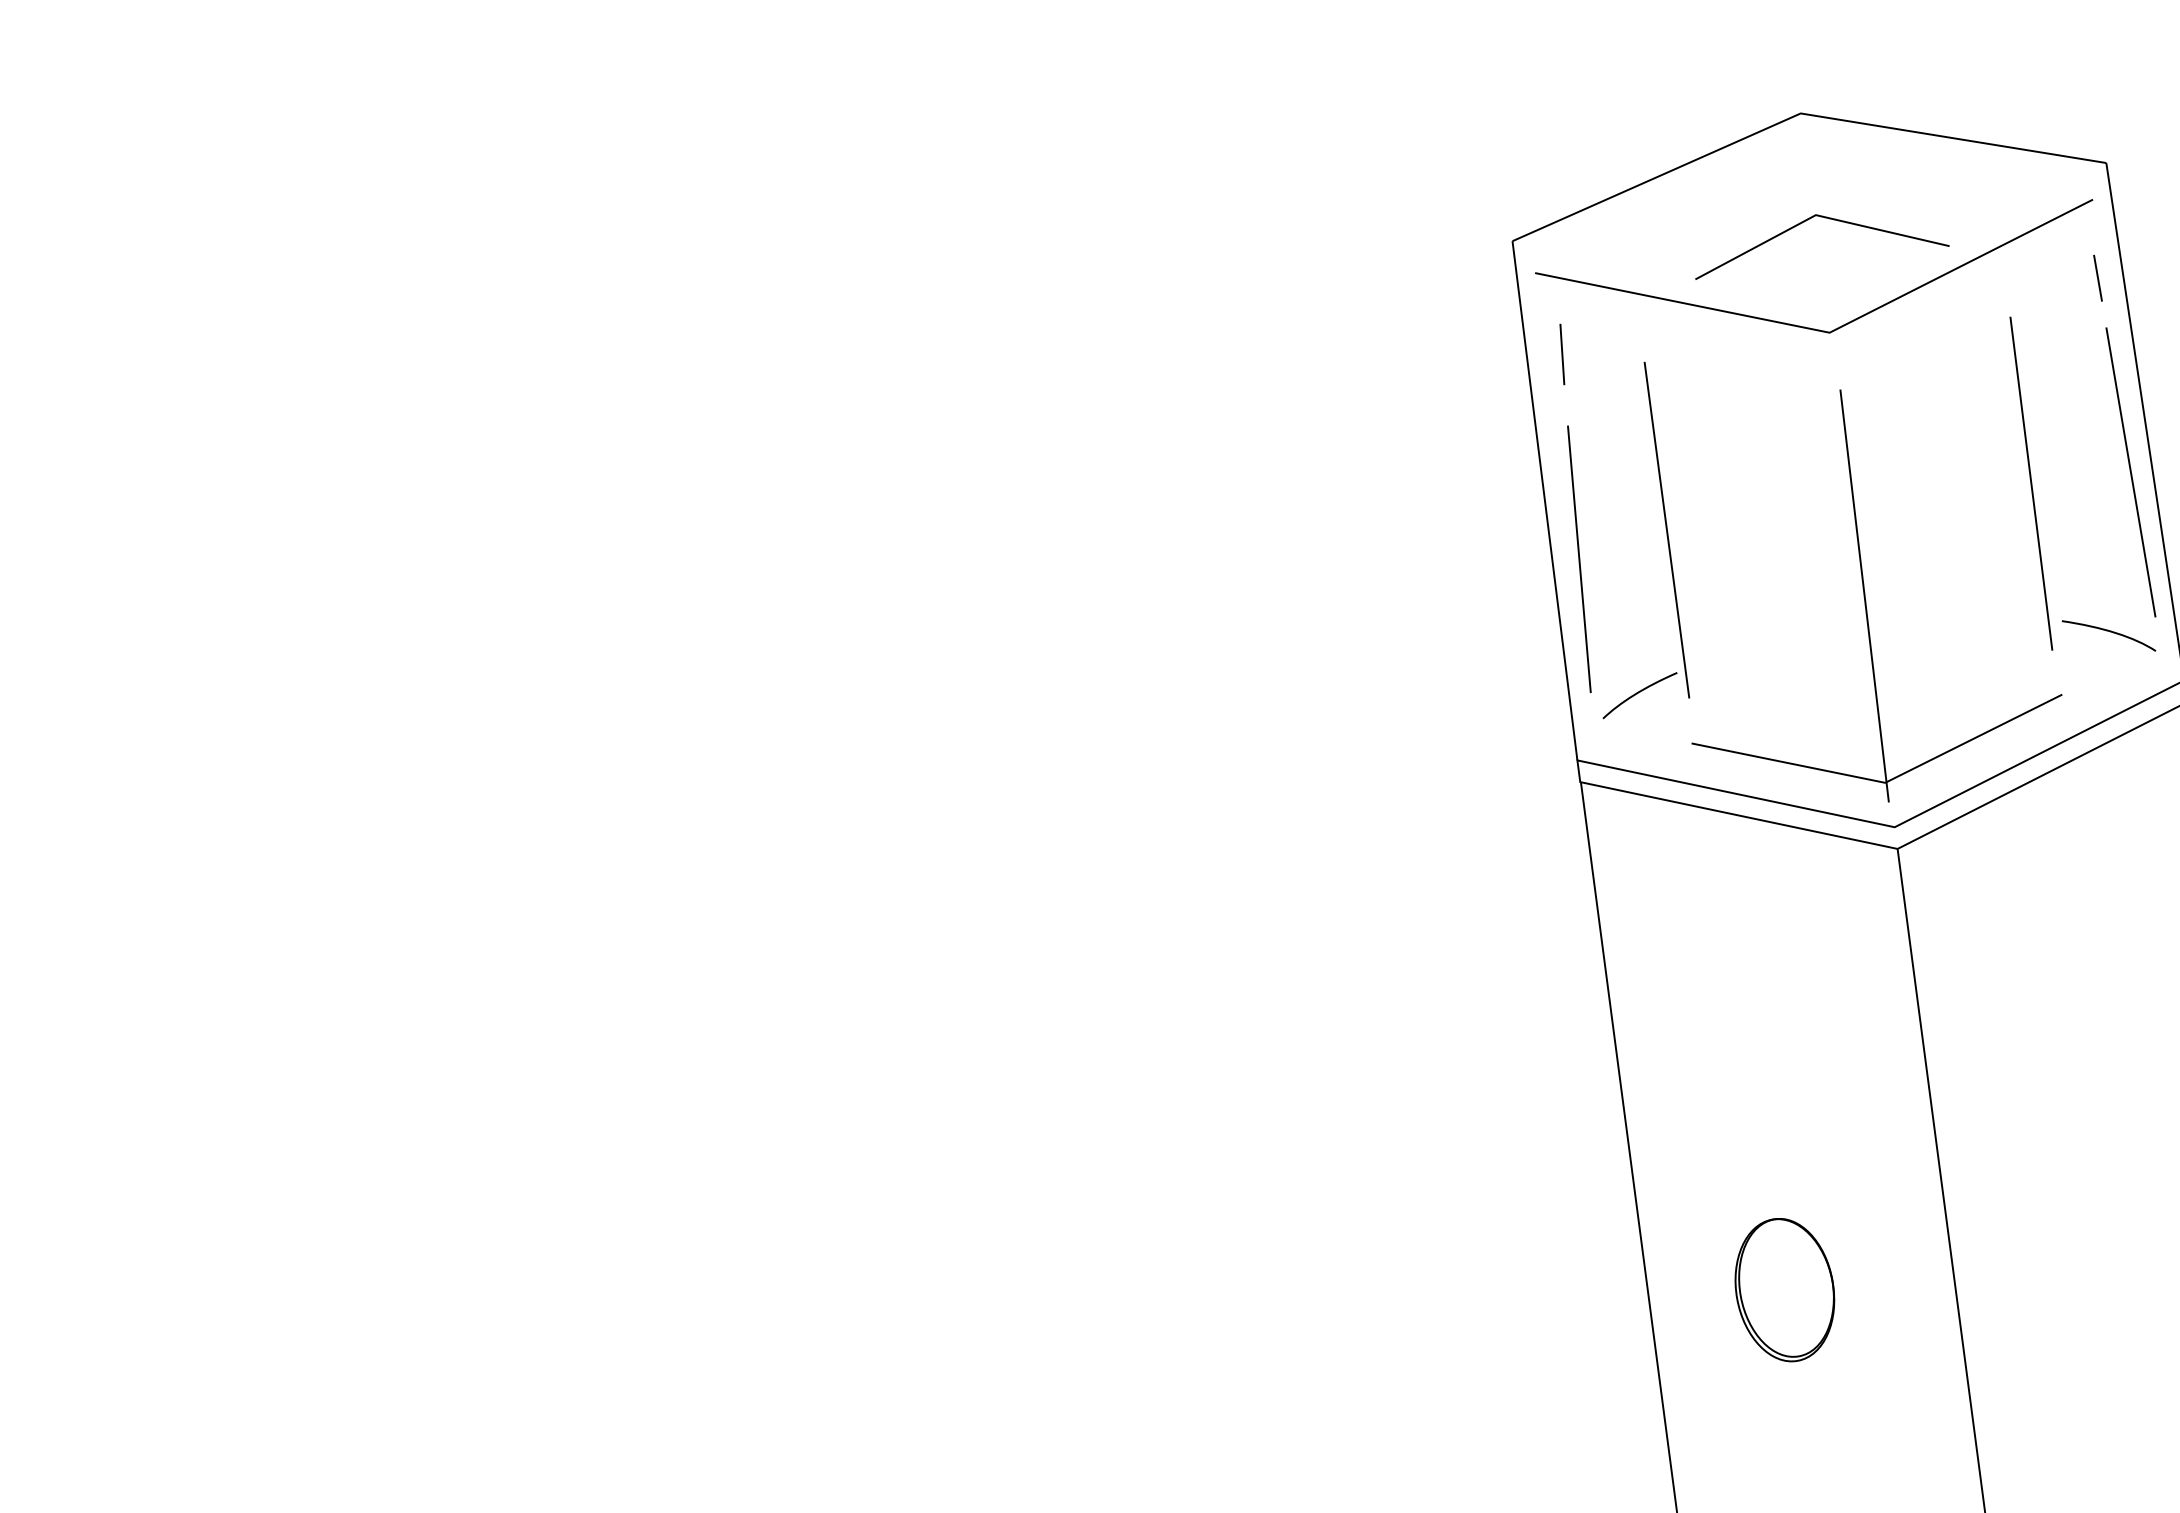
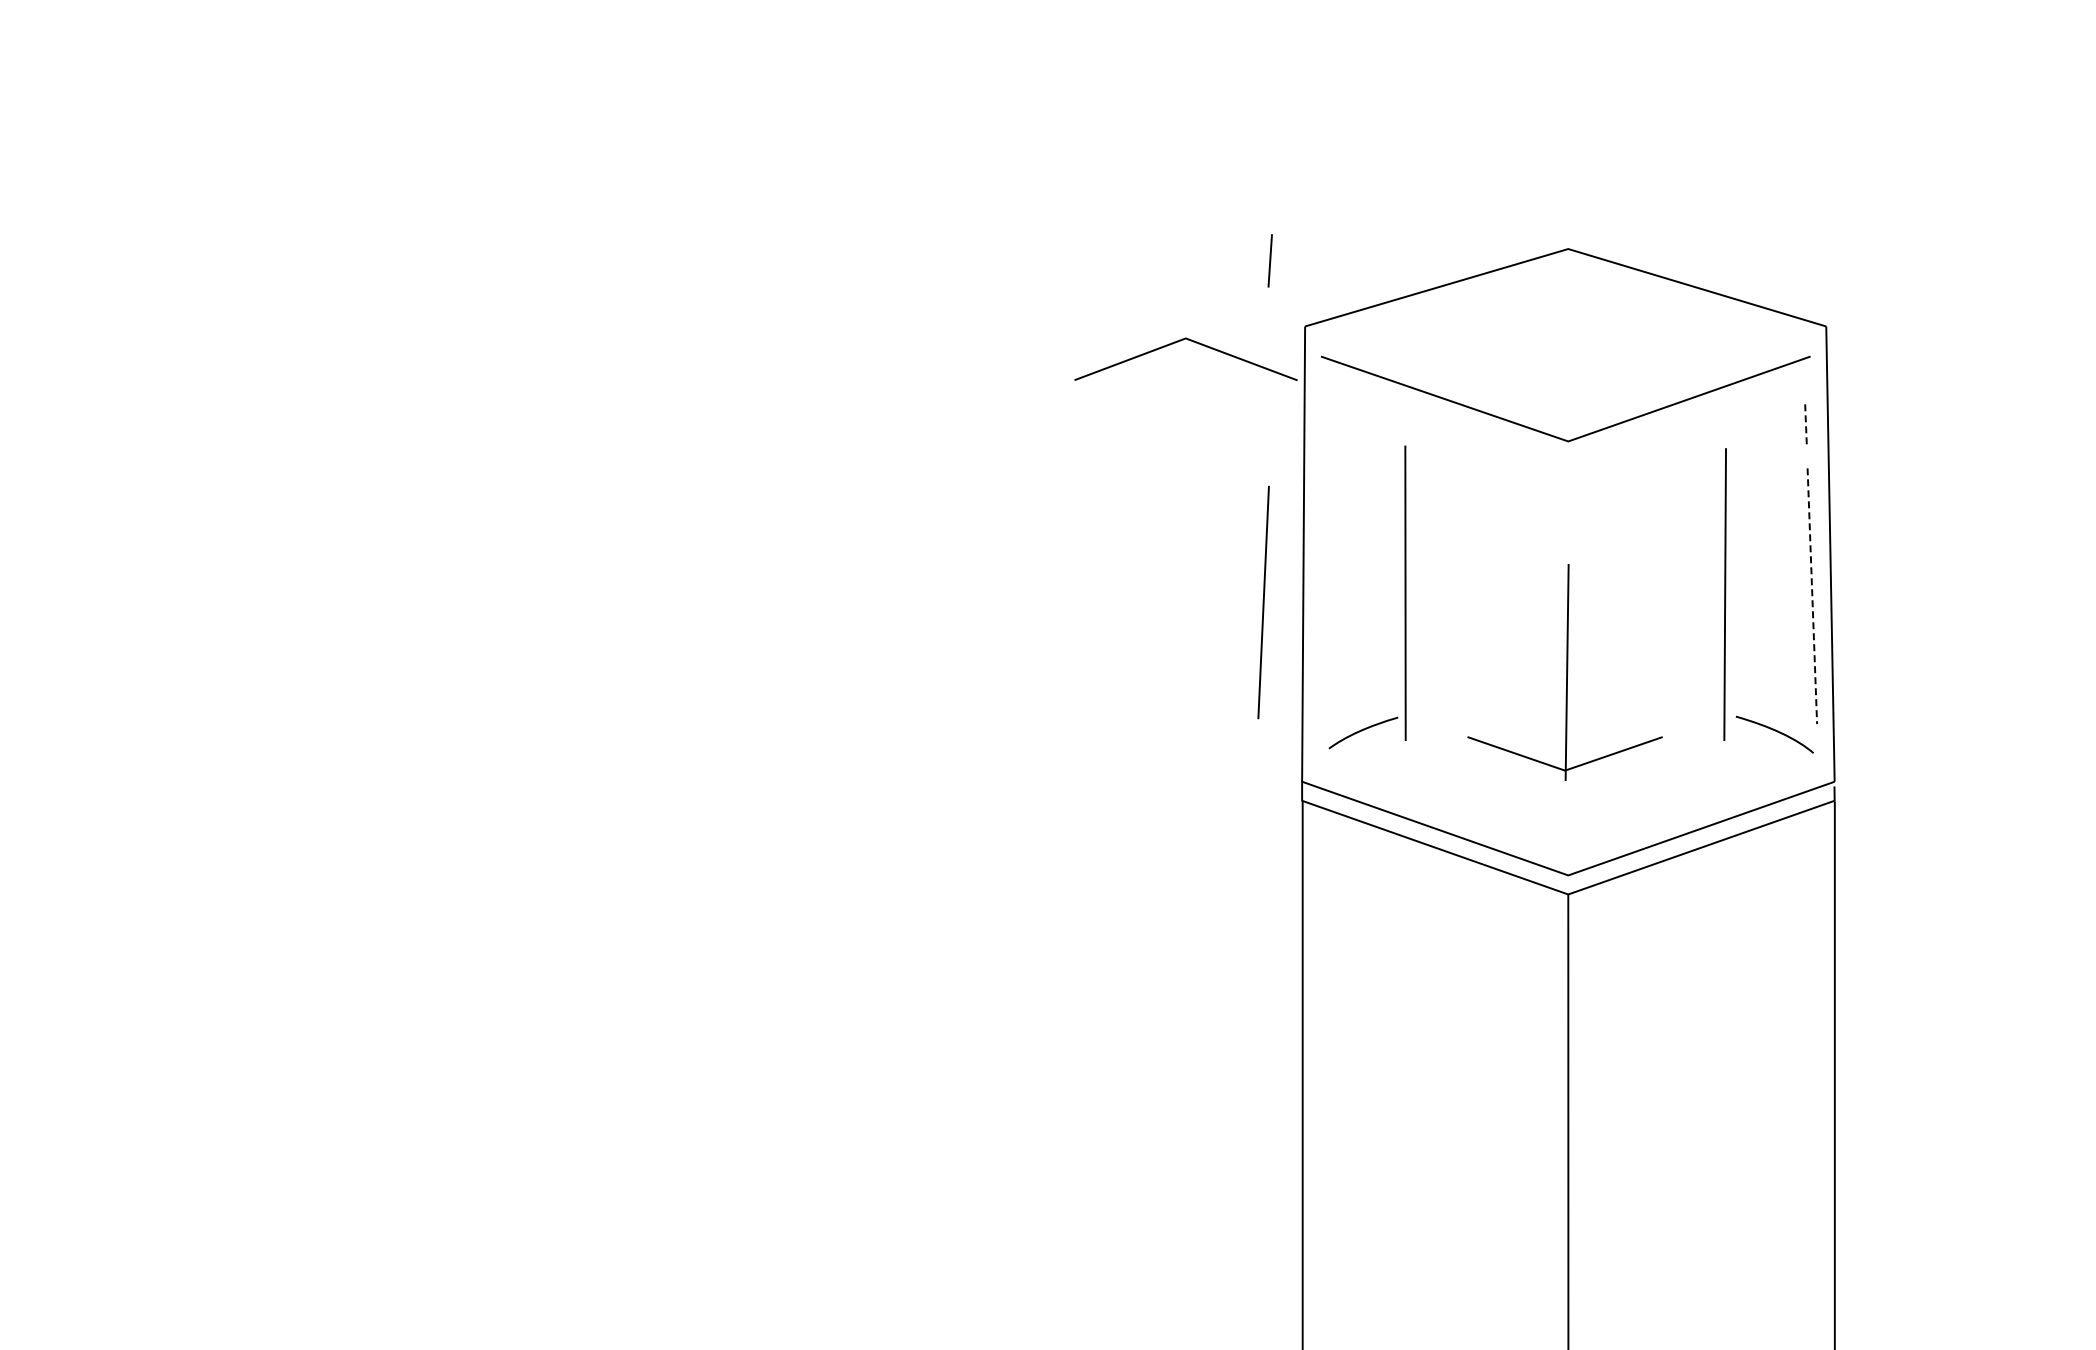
line: (1808, 220) -> (1178, 342), moved
line: (2098, 277) -> (1806, 424), solid -> dashed
line: (1561, 354) -> (1269, 260), moved
line: (2131, 472) -> (1812, 596), solid -> dashed
line: (1579, 559) -> (1263, 602), moved
part: (1859, 596) -> (1564, 672), size x0.6
part: (1784, 1290) -> (1420, 1262), removed

